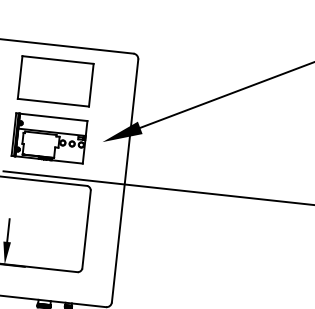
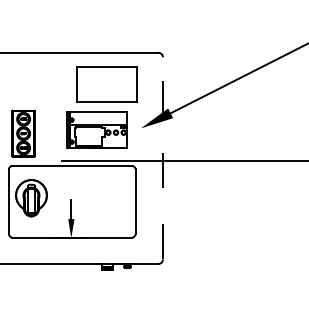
part: (55, 81) -> (106, 84), moved
line: (124, 179) -> (162, 157), solid -> dashed

